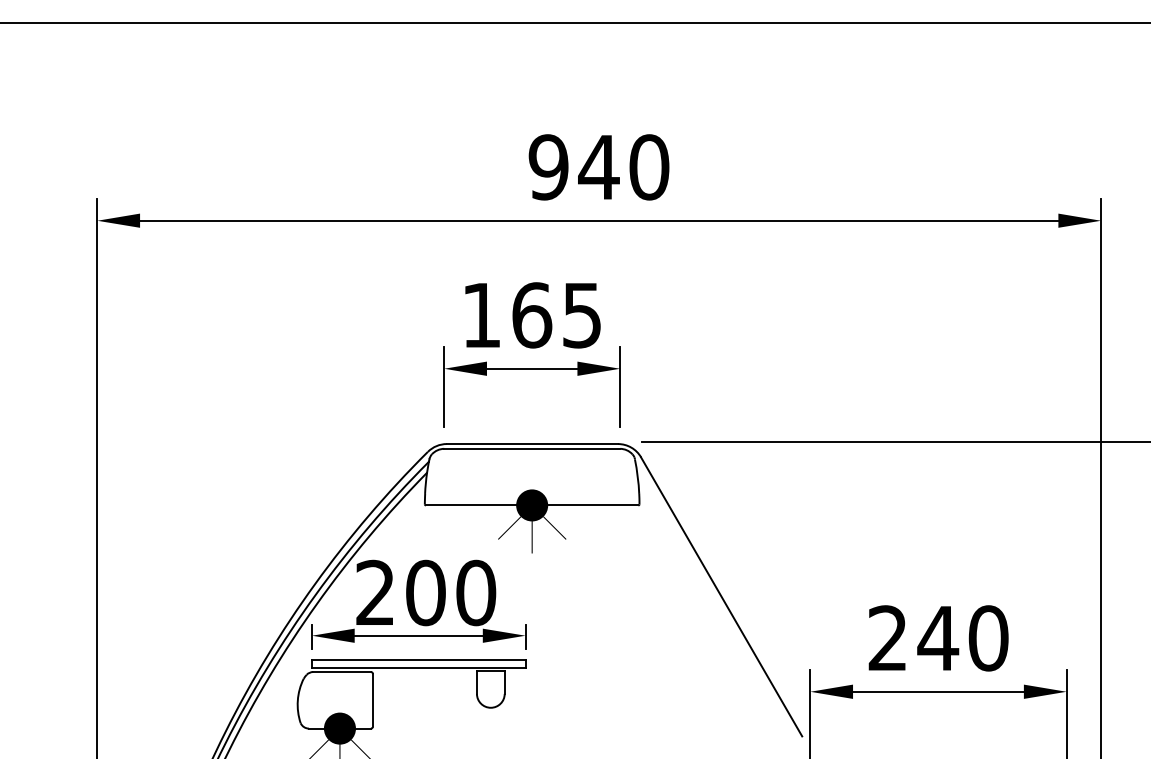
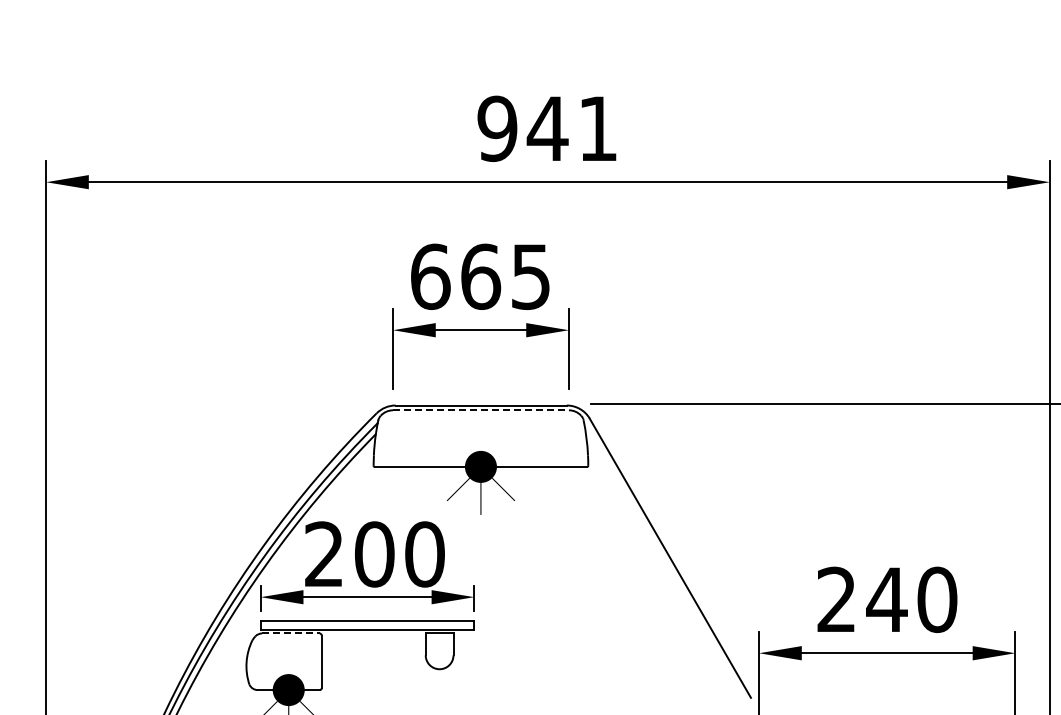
text: (649, 167) -> (598, 128), 940 -> 941
text: (481, 315) -> (430, 276), 165 -> 665
line: (532, 448) -> (481, 409), solid -> dashed
line: (342, 672) -> (291, 633), solid -> dashed

